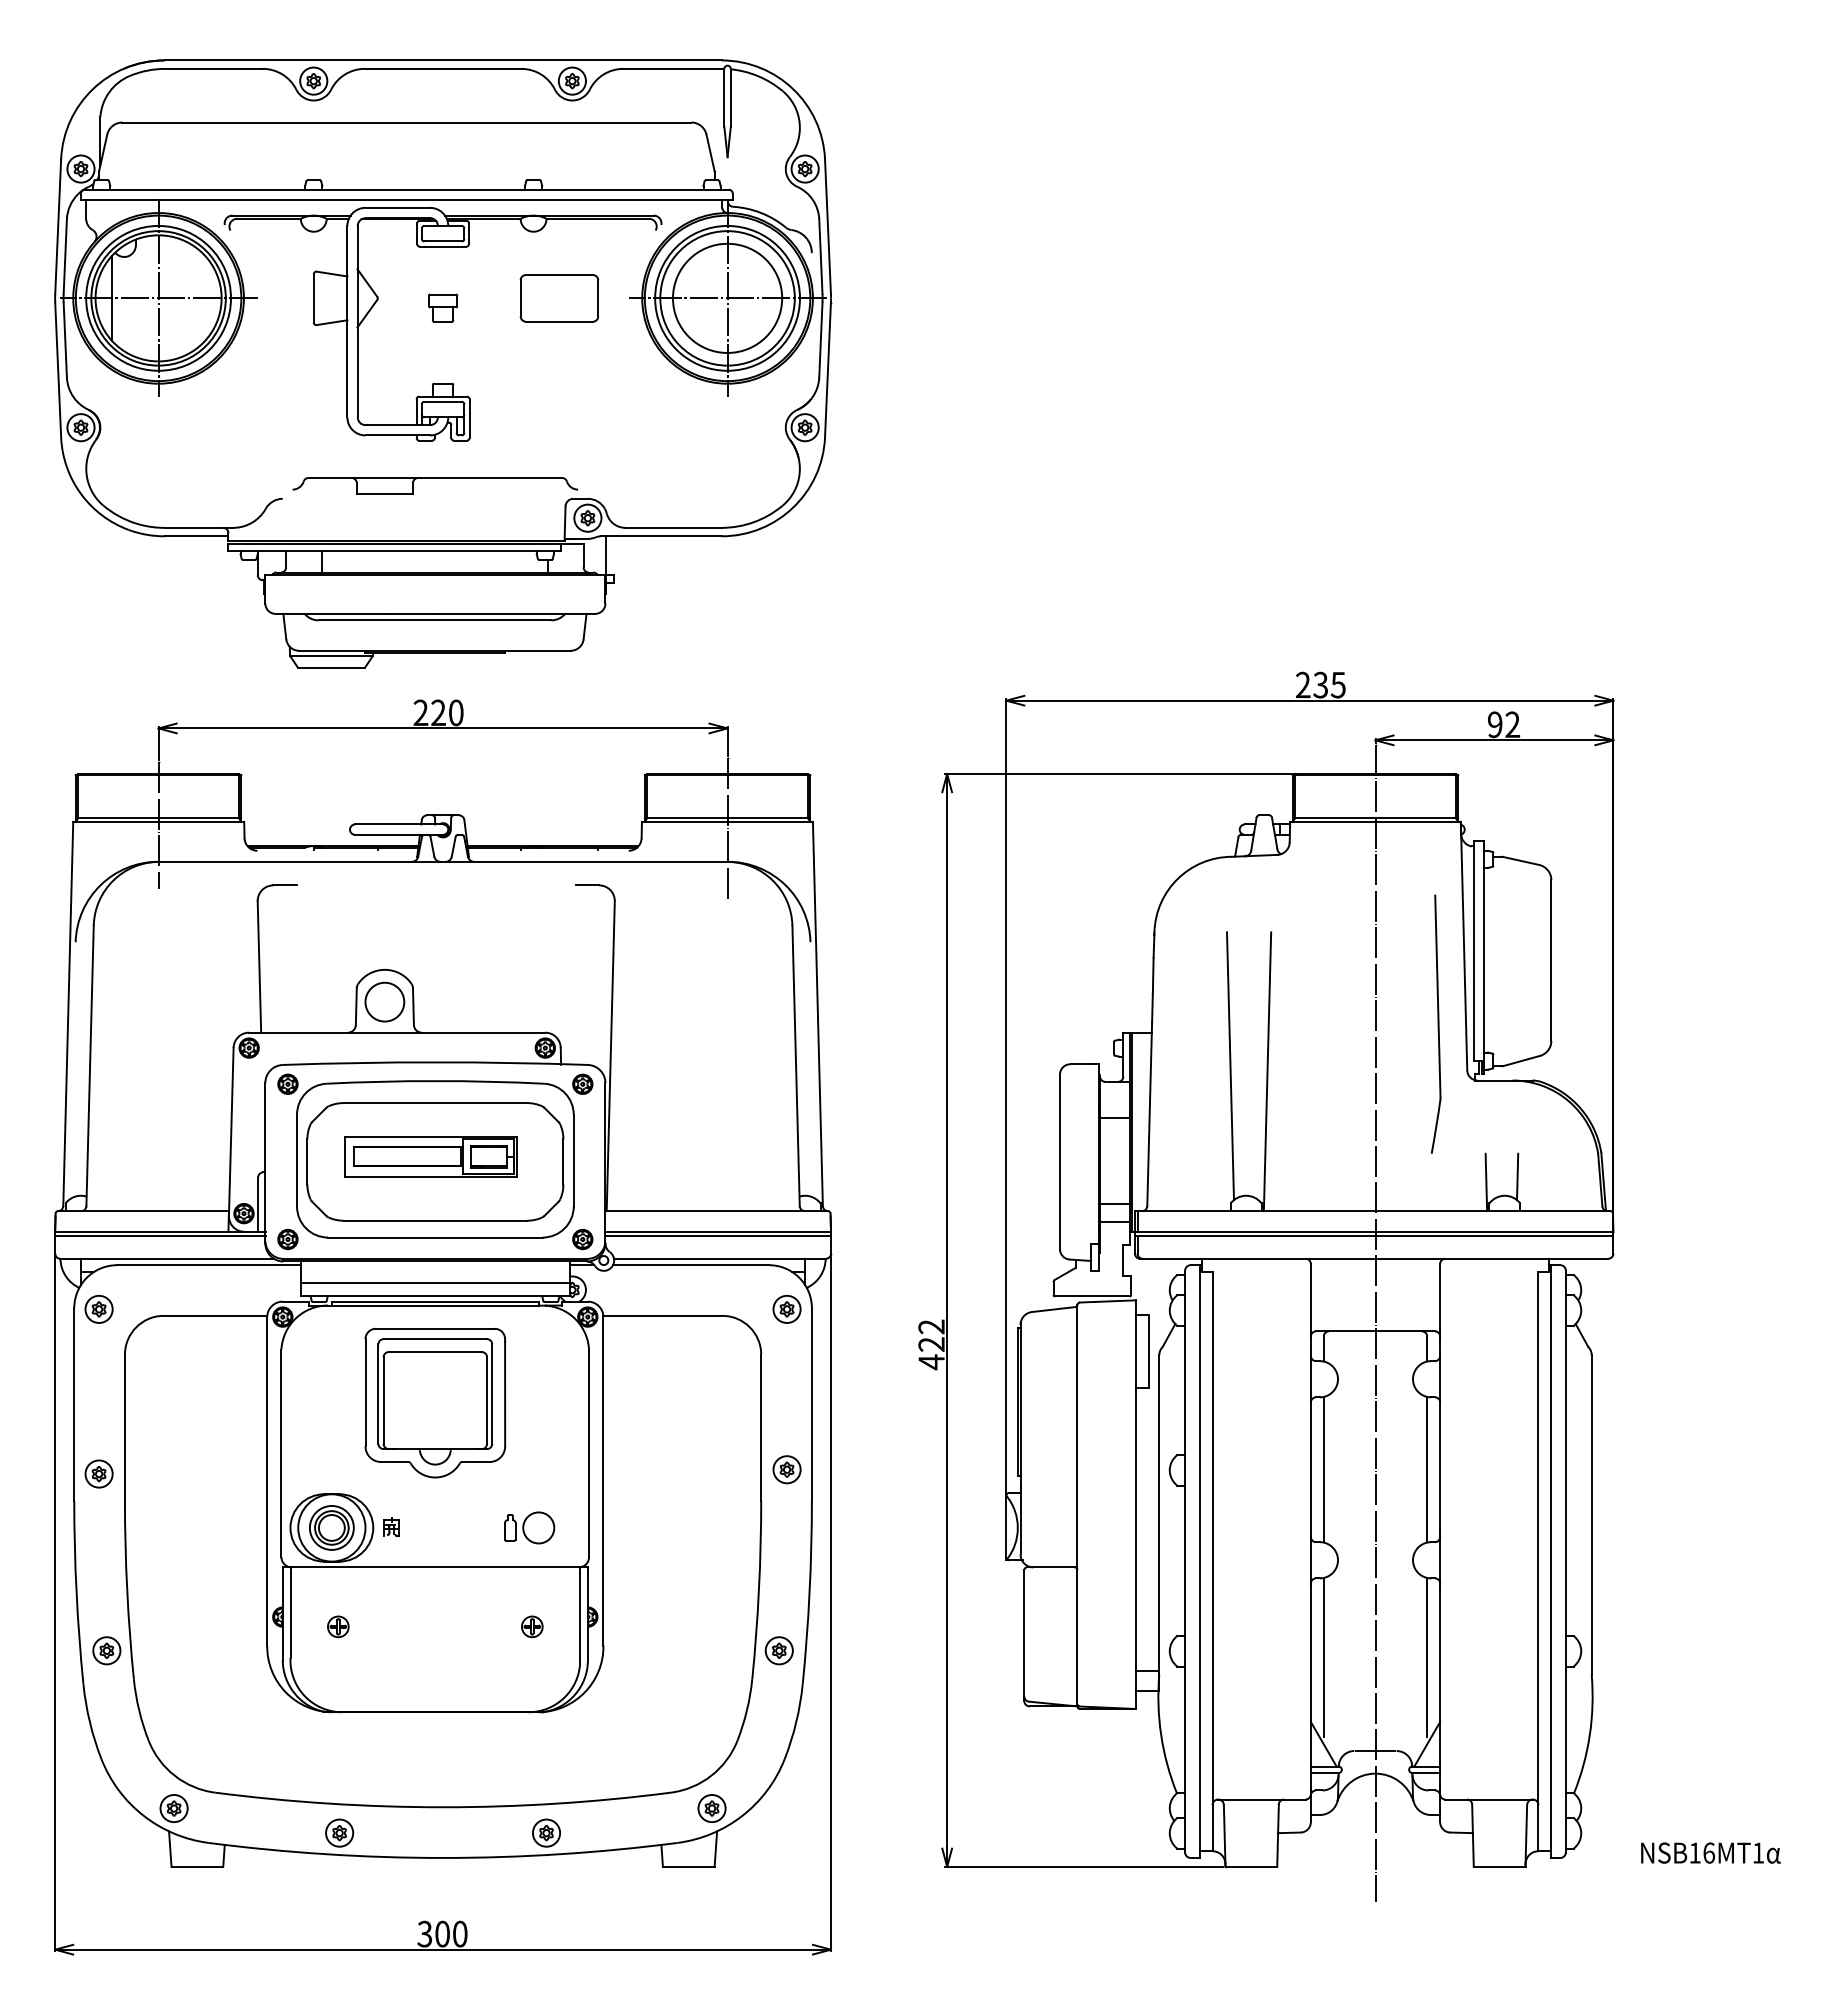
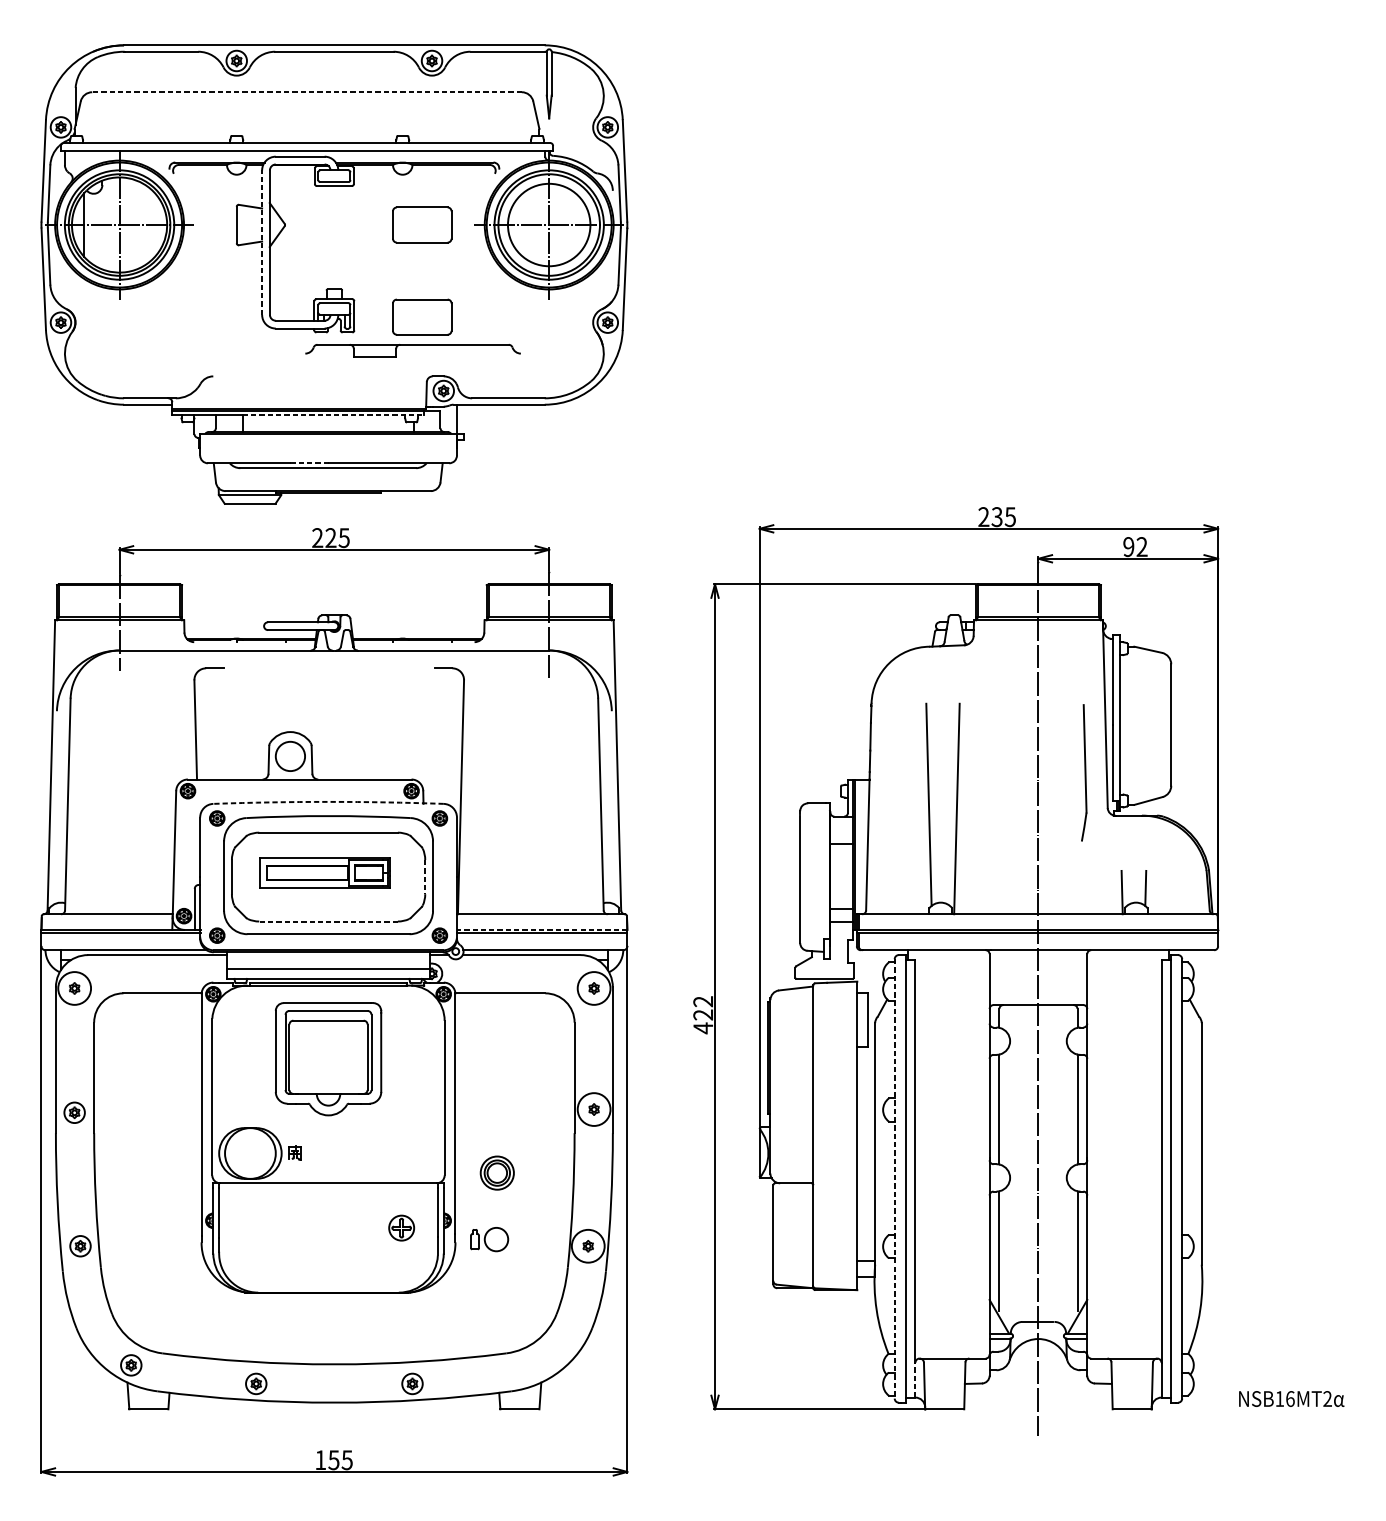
line: (406, 122) -> (306, 92), solid -> dashed
part: (443, 307) -> (334, 231), removed
line: (347, 321) -> (262, 242), solid -> dashed
part: (559, 420) -> (422, 317), added
part: (434, 478) -> (412, 345), moved
line: (441, 550) -> (333, 415), solid -> dashed
line: (410, 613) -> (309, 462), solid -> dashed
text: (455, 712) -> (343, 537), 220 -> 225
part: (1435, 1023) -> (1083, 772), size x0.7
arc: (435, 1062) -> (328, 802), solid -> dashed
line: (563, 1161) -> (425, 876), solid -> dashed
line: (435, 1220) -> (328, 921), solid -> dashed
line: (718, 1231) -> (542, 929), solid -> dashed
circle: (98, 1308) -> (74, 987), size x1.6
circle: (786, 1308) -> (593, 987), size x1.6
circle: (786, 1469) -> (593, 1109), size x1.6
part: (331, 1527) -> (497, 1172), moved
part: (529, 1527) -> (489, 1239), moved
line: (1185, 1561) -> (894, 1178), solid -> dashed
part: (338, 1626) -> (255, 1227), removed
part: (532, 1626) -> (401, 1227), size x1.6
circle: (778, 1650) -> (587, 1246), size x1.6
part: (711, 1808) -> (537, 1365), removed
line: (1212, 1827) -> (915, 1379), solid -> dashed
text: (1758, 1852) -> (1327, 1398), NSB16MT1 -> NSB16MT2
text: (442, 1933) -> (333, 1459), 300 -> 155

